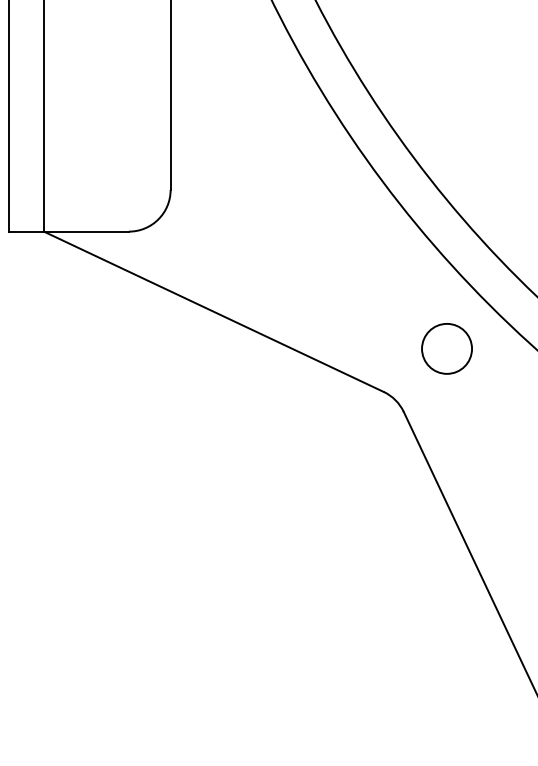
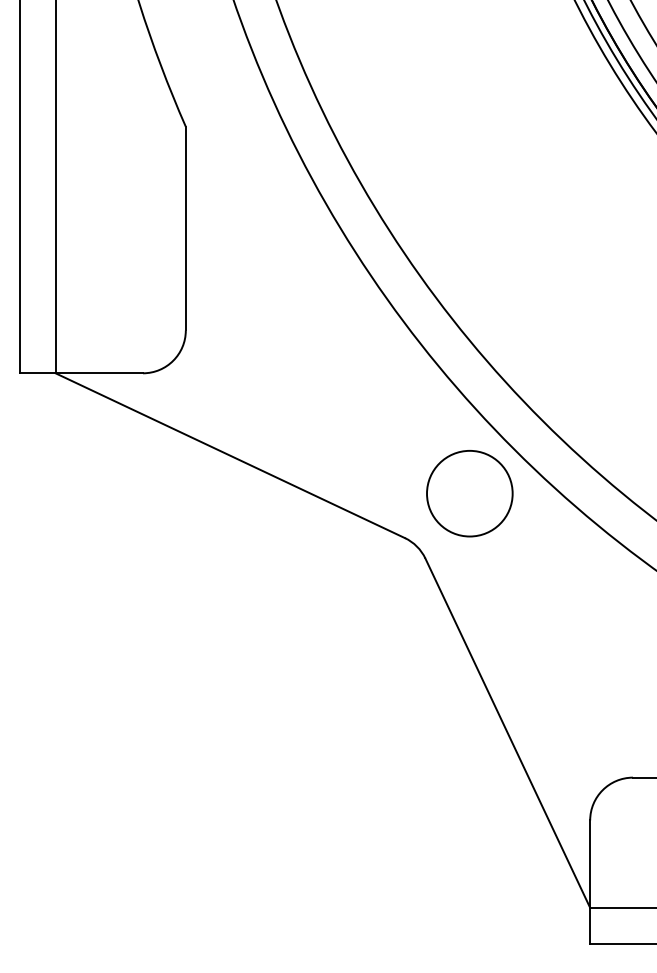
circle: (446, 348) -> (469, 493), size x1.67

